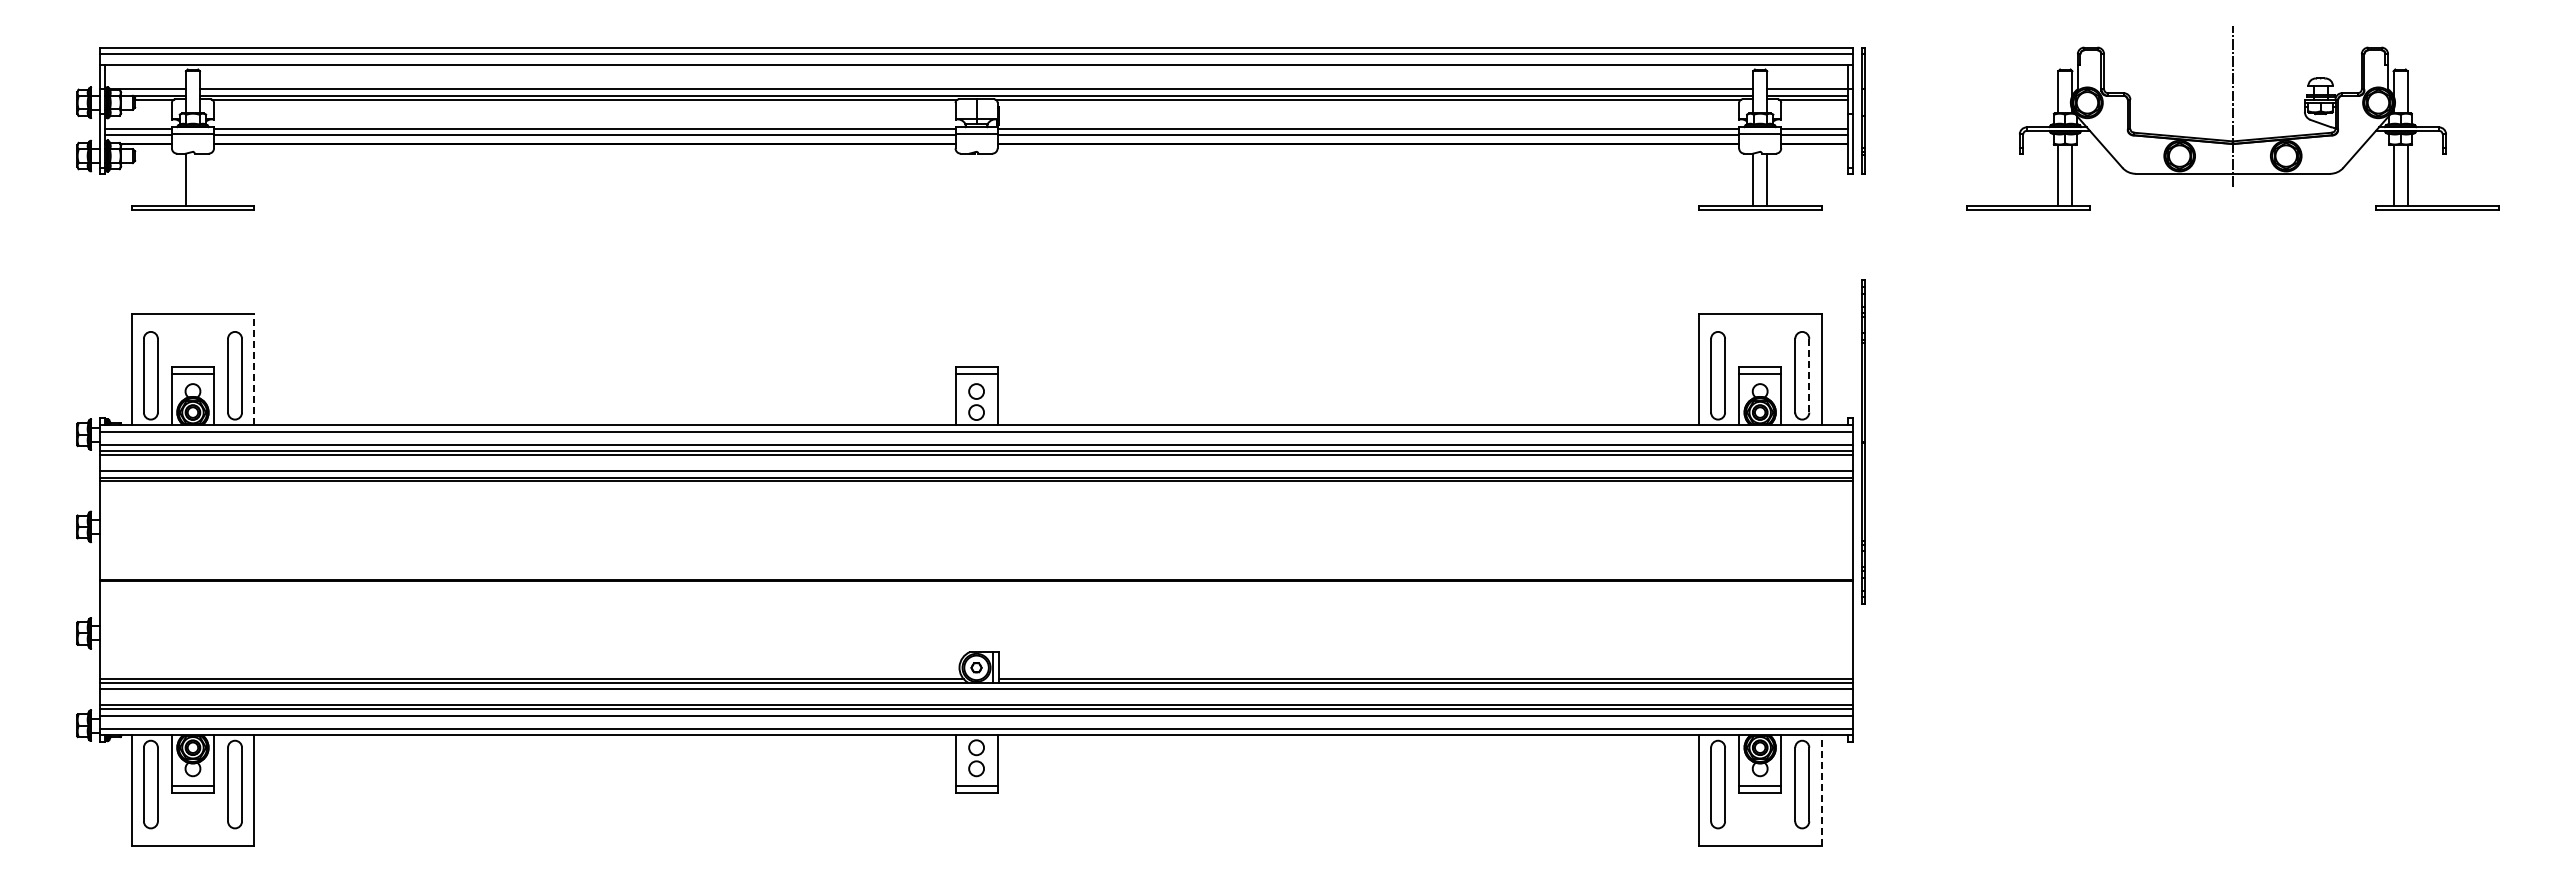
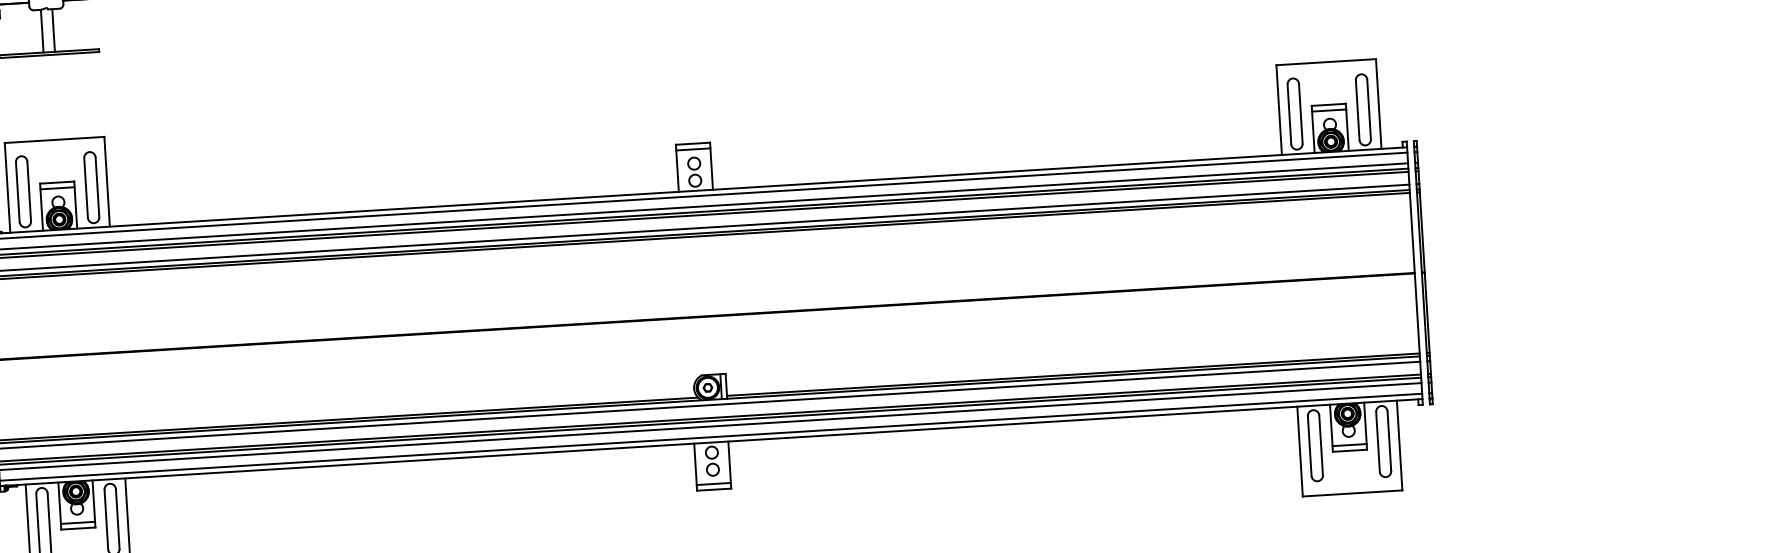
line: (199, 179) -> (53, 30), added
line: (254, 369) -> (107, 181), dashed -> solid
line: (1809, 375) -> (1369, 109), dashed -> solid
line: (1863, 441) -> (1423, 272), moved
line: (1821, 790) -> (1399, 445), dashed -> solid

